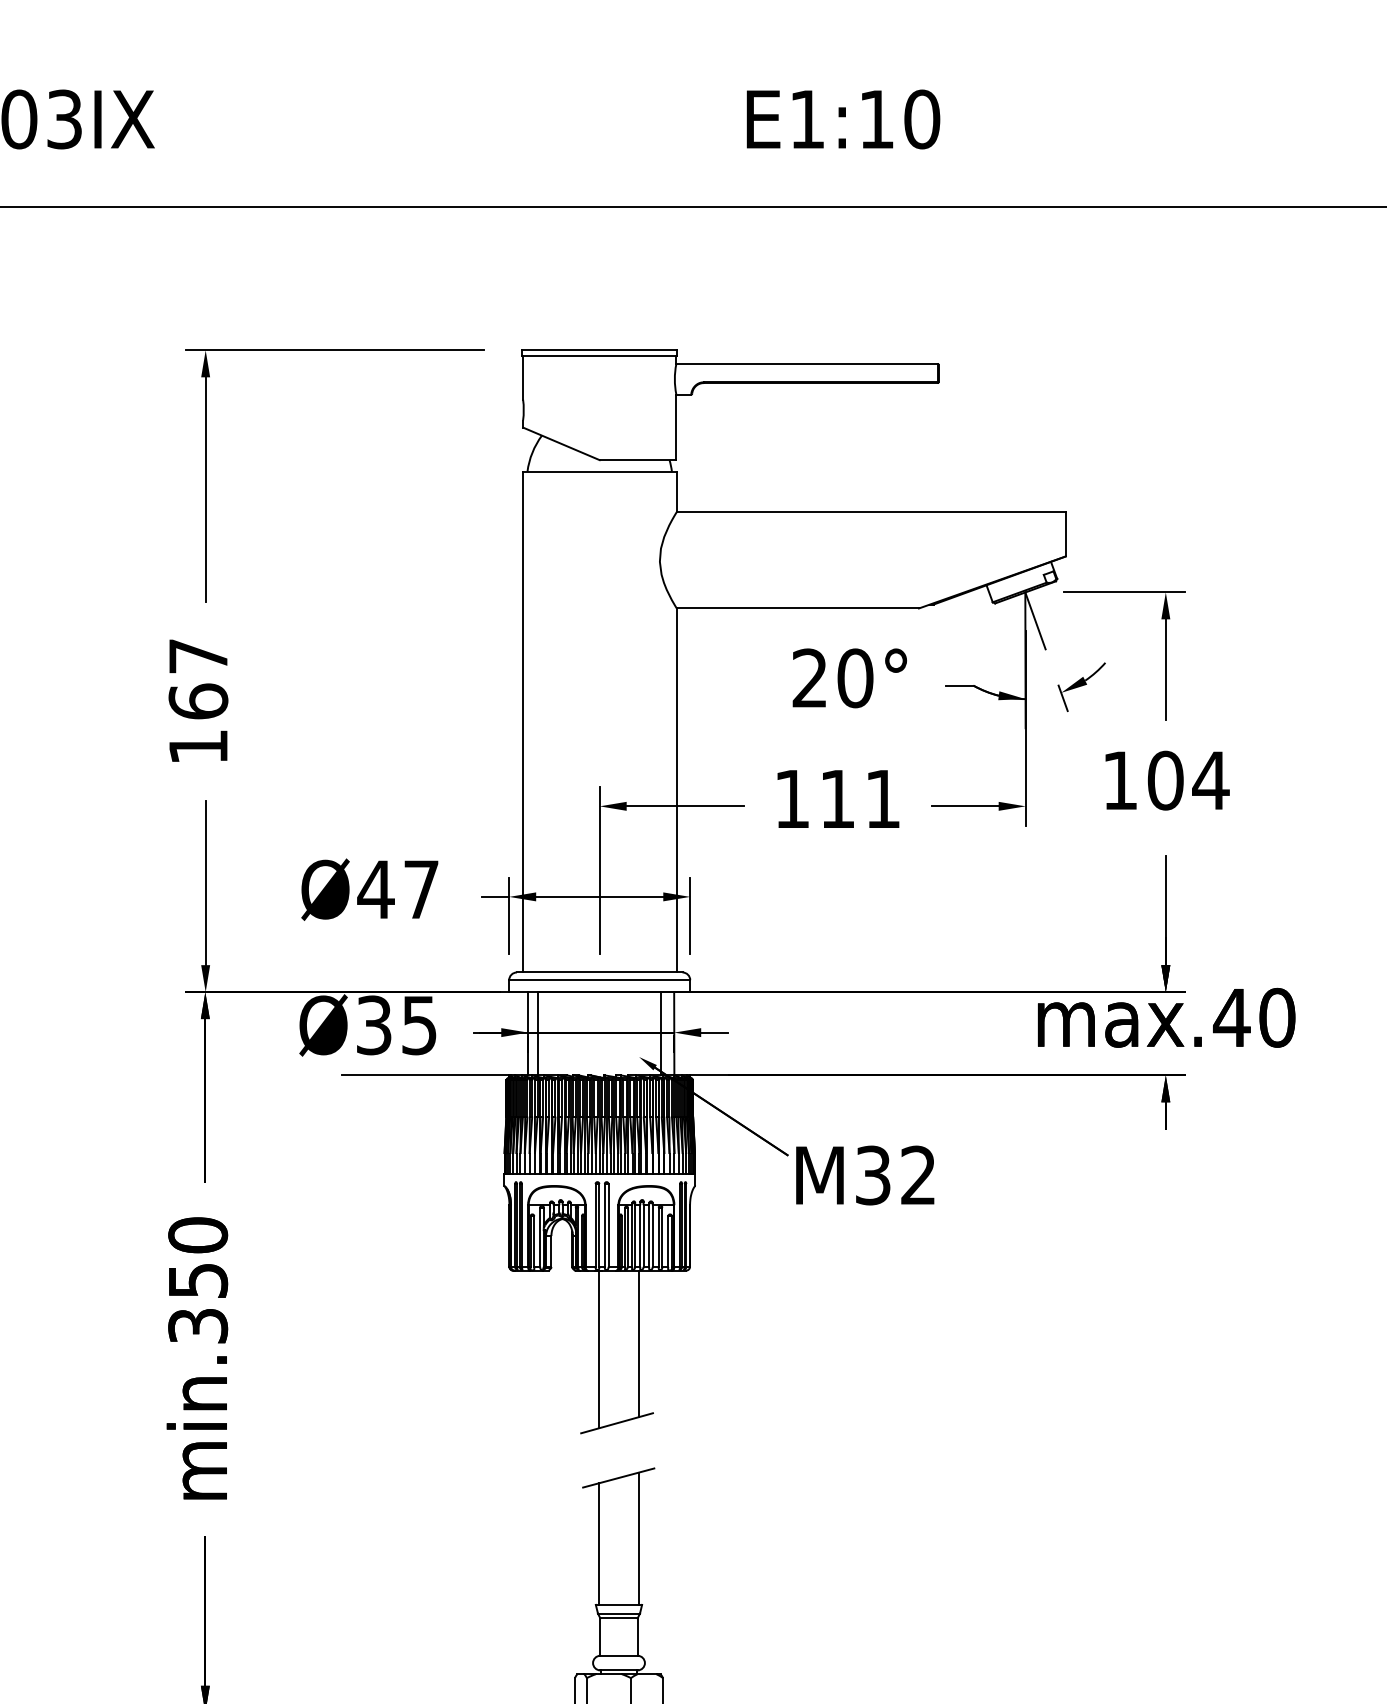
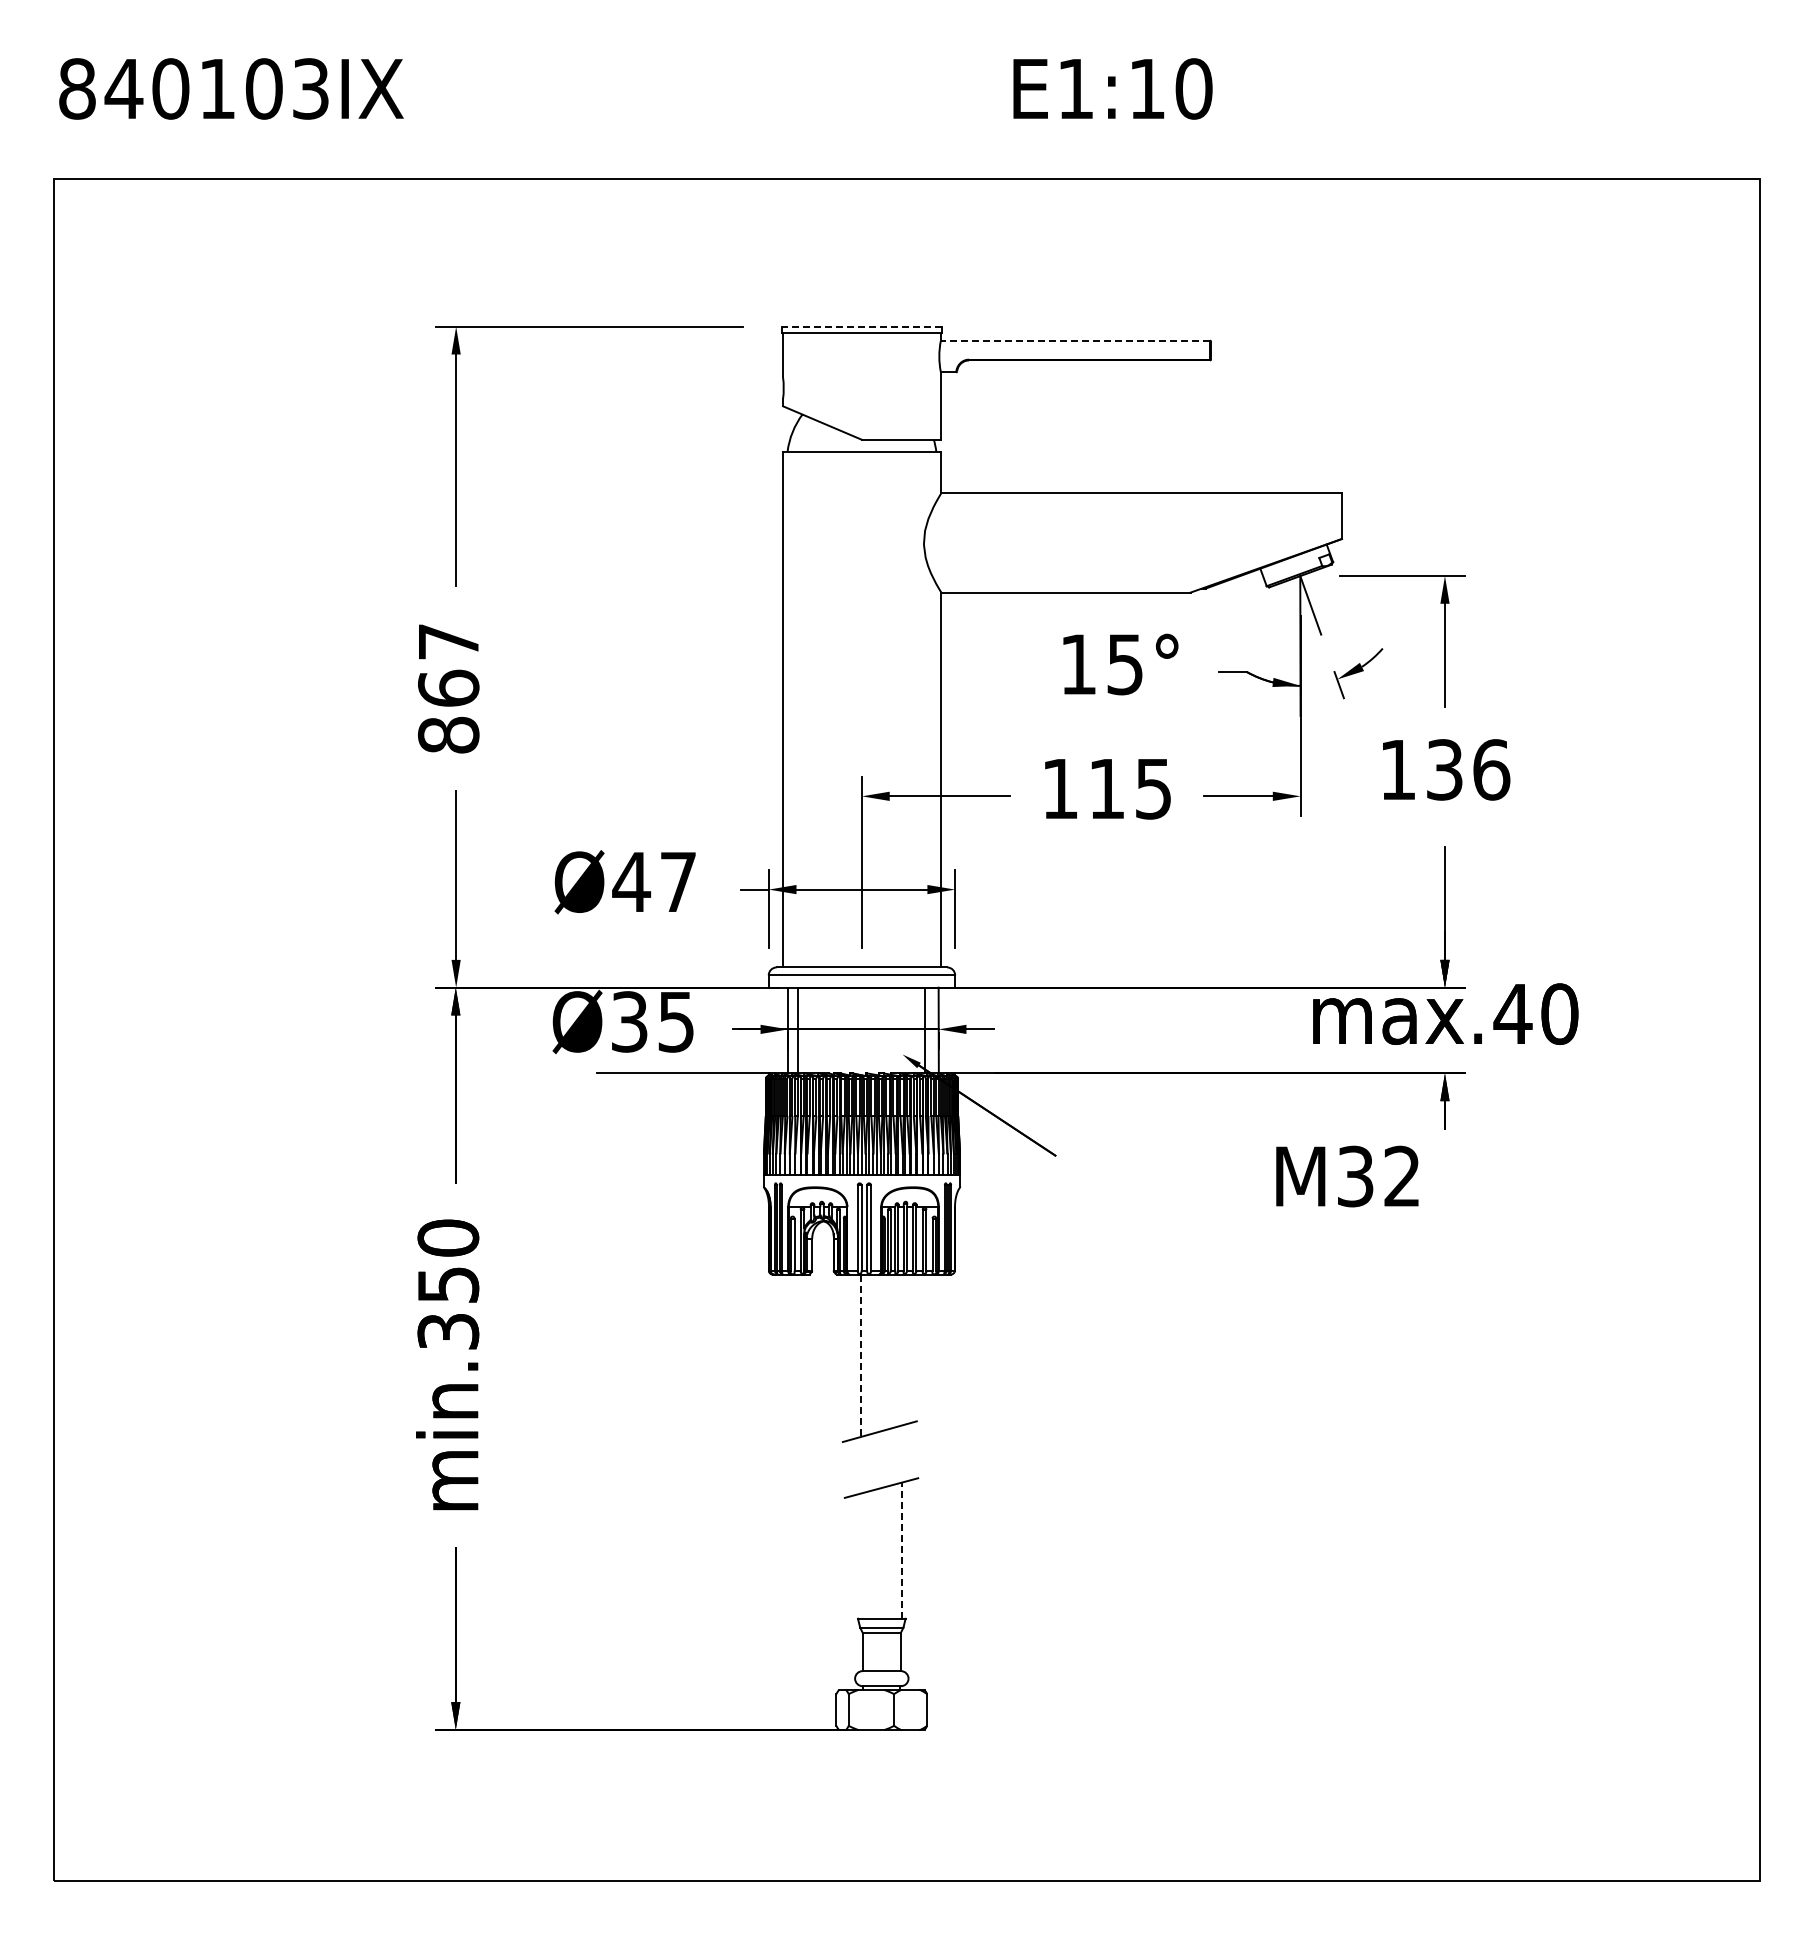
line: (599, 350) -> (861, 326), solid -> dashed
line: (807, 363) -> (1075, 340), solid -> dashed
text: (832, 678) -> (1101, 664), 20° -> 15°
text: (198, 746) -> (448, 734), 167 -> 867
text: (1188, 780) -> (1468, 769), 104 -> 136
text: (882, 799) -> (1153, 789), 111 -> 115
text: (865, 1175) -> (1347, 1176), moved
line: (639, 1343) -> (902, 1349), removed
line: (599, 1350) -> (861, 1356), solid -> dashed
line: (639, 1538) -> (902, 1550), solid -> dashed
line: (599, 1543) -> (861, 1555), removed

